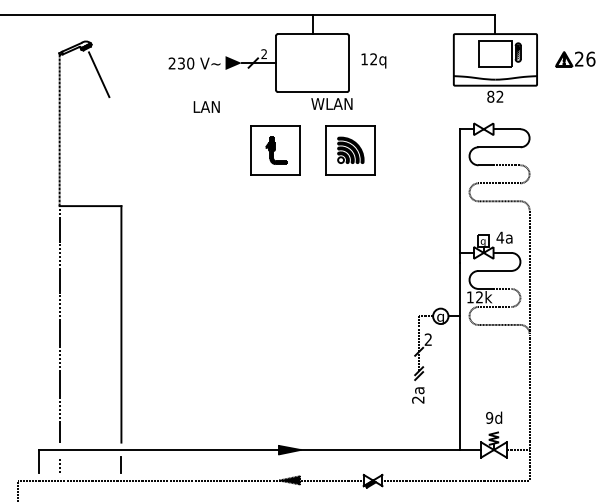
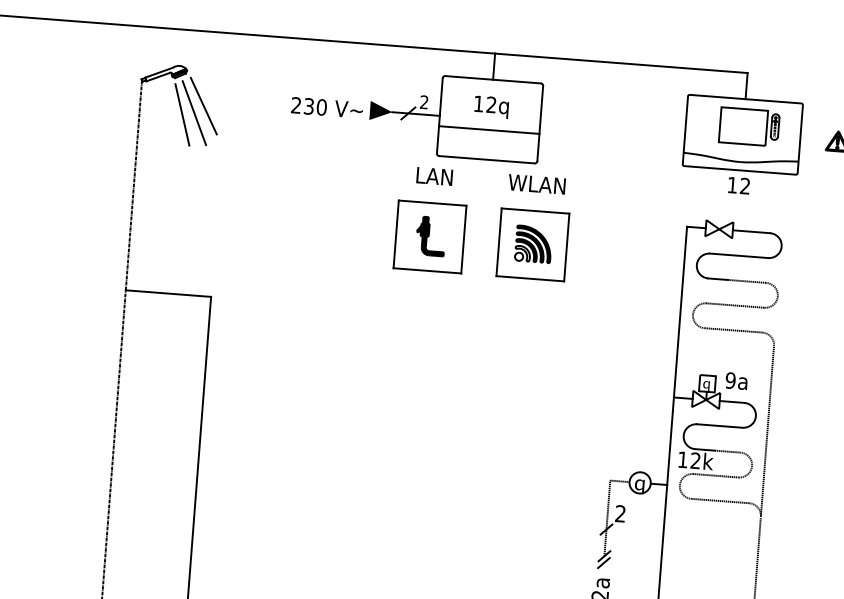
text: (373, 60) -> (491, 106), moved
line: (105, 68) -> (203, 105), added
line: (312, 70) -> (489, 129), added
line: (90, 76) -> (182, 114), added
text: (490, 96) -> (732, 184), 82 -> 12
text: (331, 103) -> (536, 183), moved
text: (206, 106) -> (434, 175), moved
text: (500, 237) -> (730, 380), 4a -> 9a

